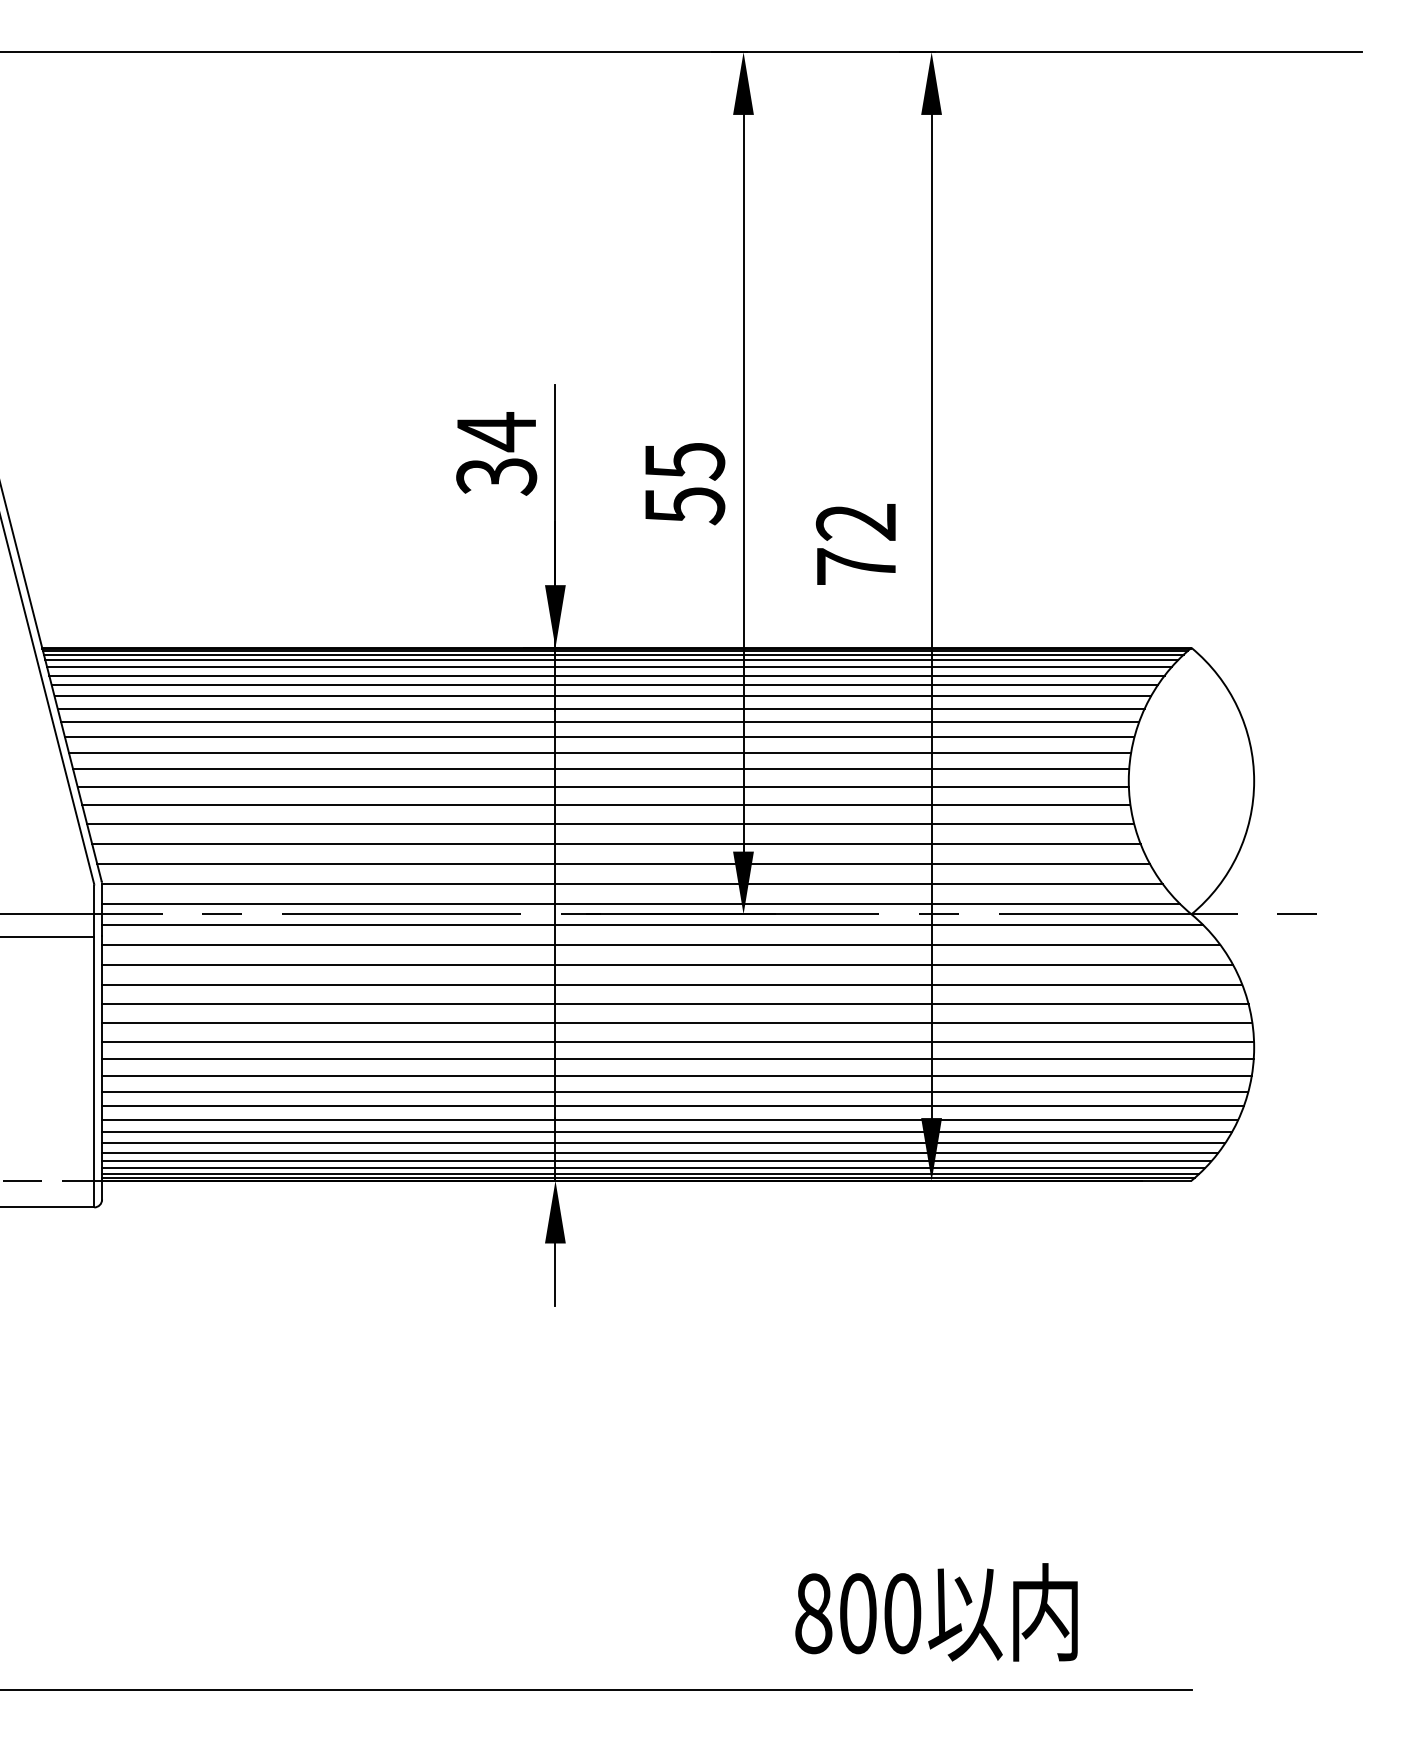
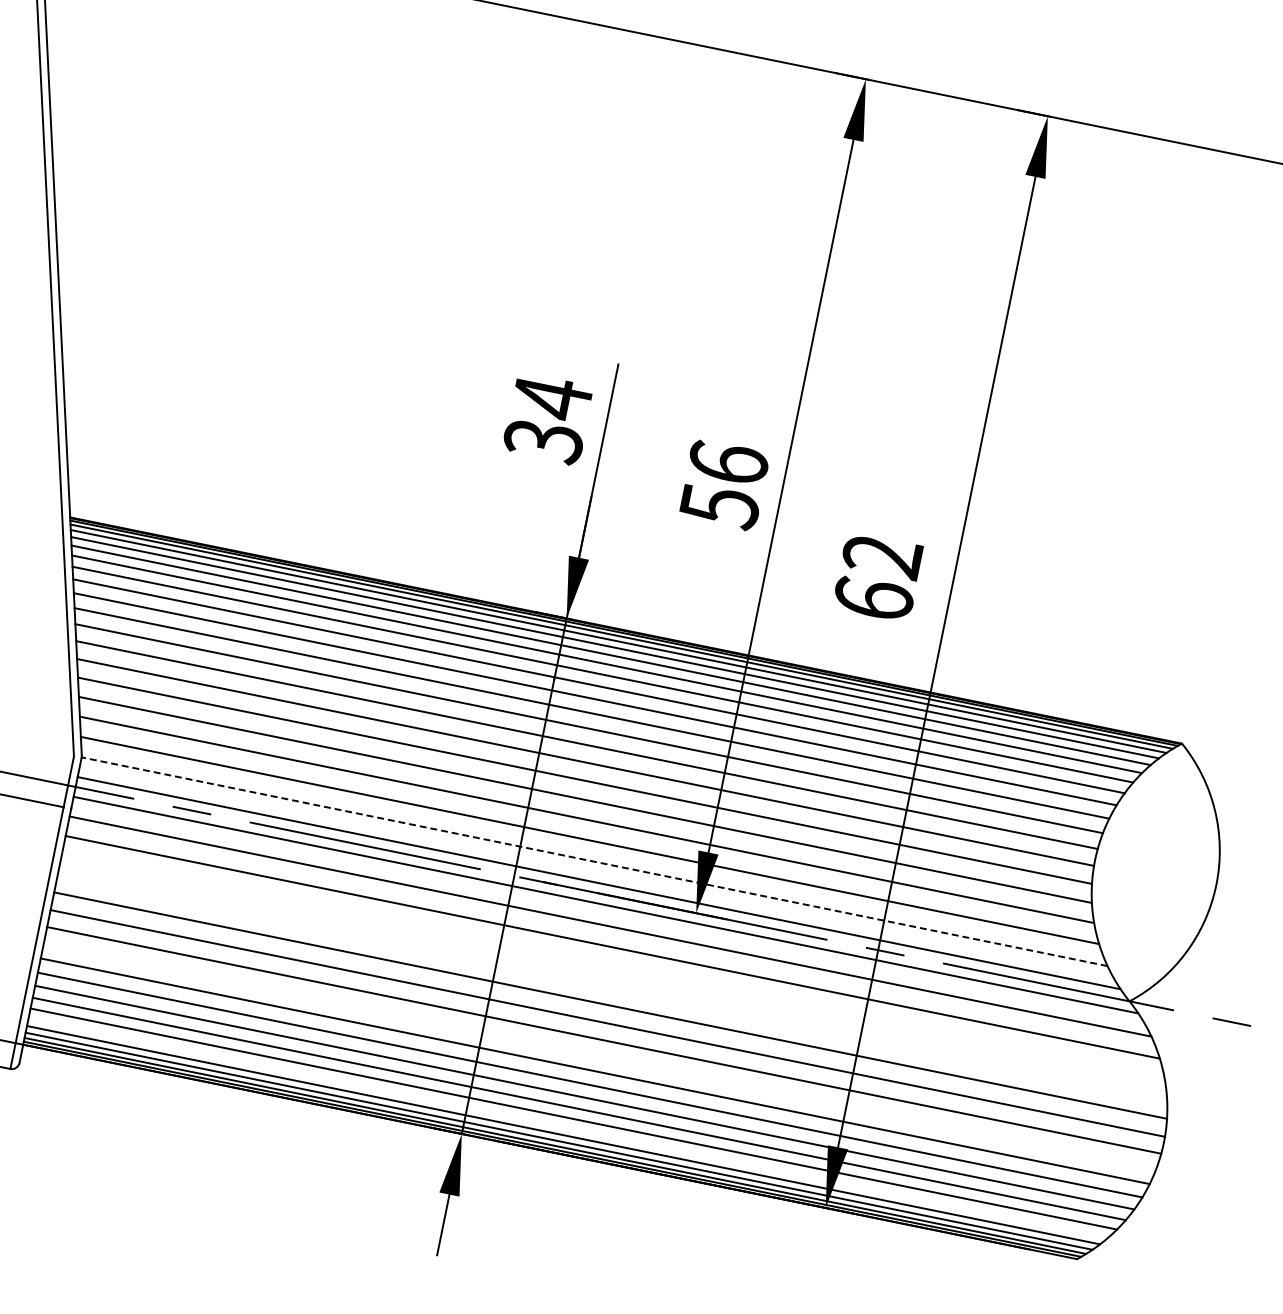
text: (684, 461) -> (728, 463), 55 -> 56
text: (855, 565) -> (873, 597), 72 -> 62
line: (631, 883) -> (593, 861), solid -> dashed
line: (672, 984) -> (613, 967), removed
line: (675, 1004) -> (612, 987), removed
line: (676, 1075) -> (599, 1055), removed
line: (660, 1153) -> (568, 1128), removed

